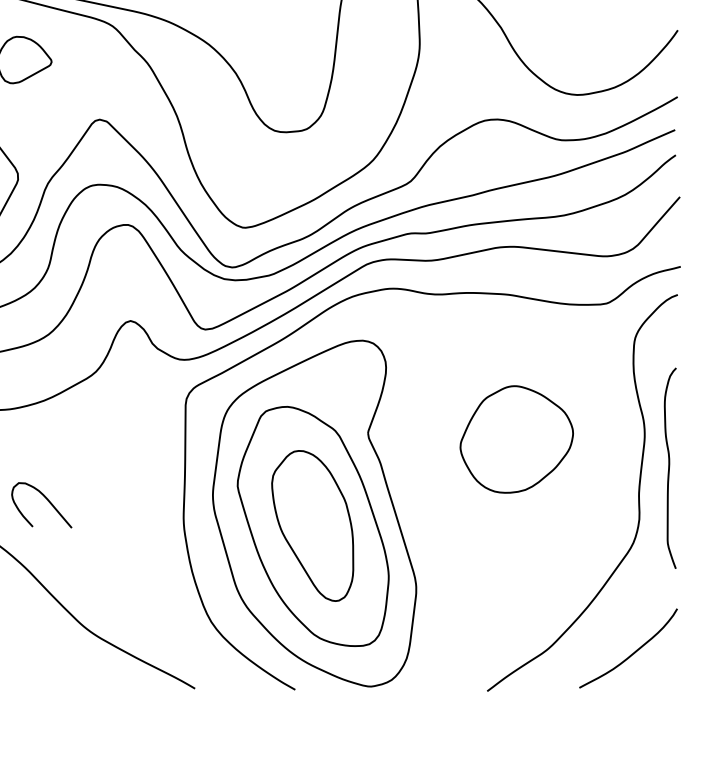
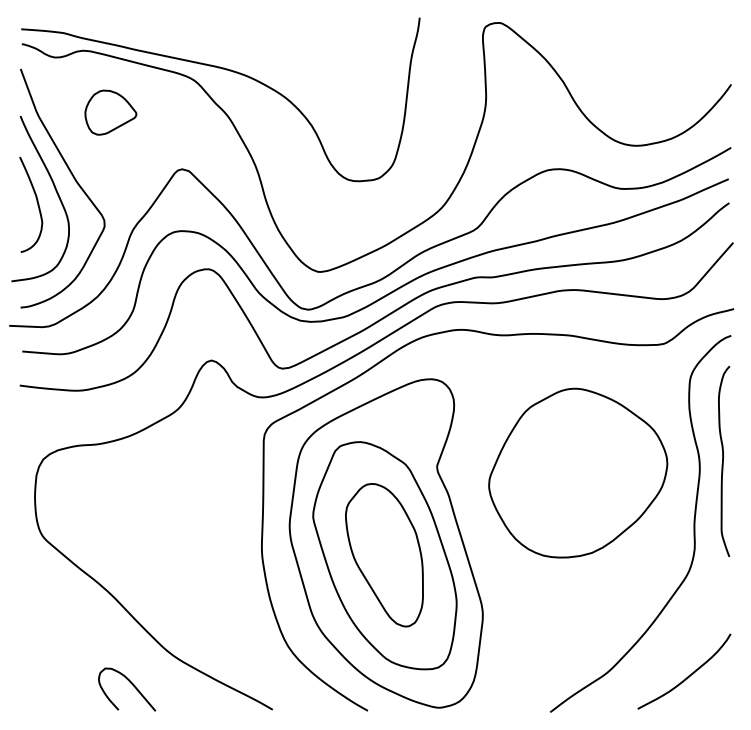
part: (517, 438) -> (578, 472), size x1.67
curve: (669, 467) -> (723, 460), moved
curve: (46, 499) -> (131, 684), moved

